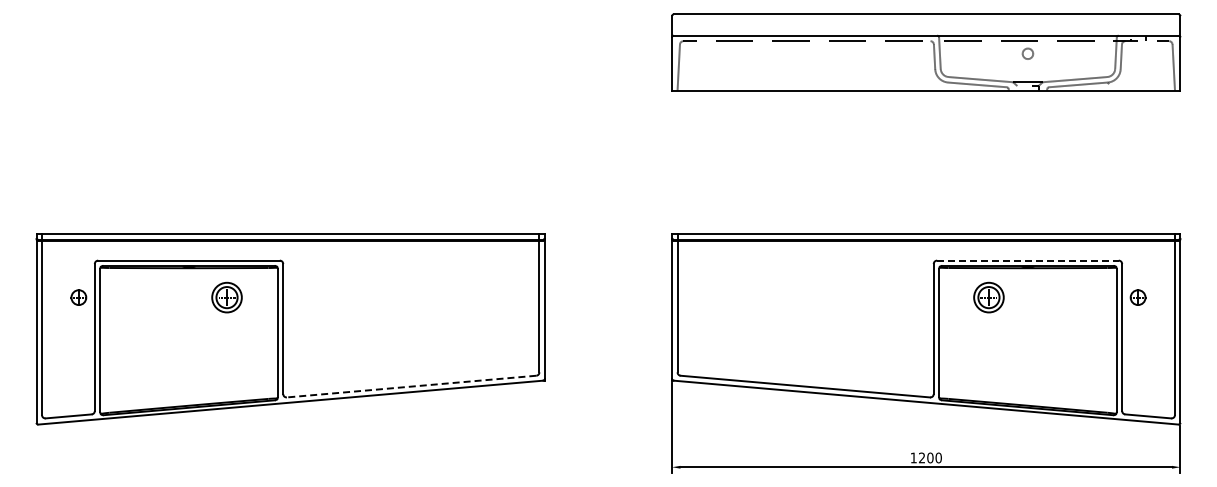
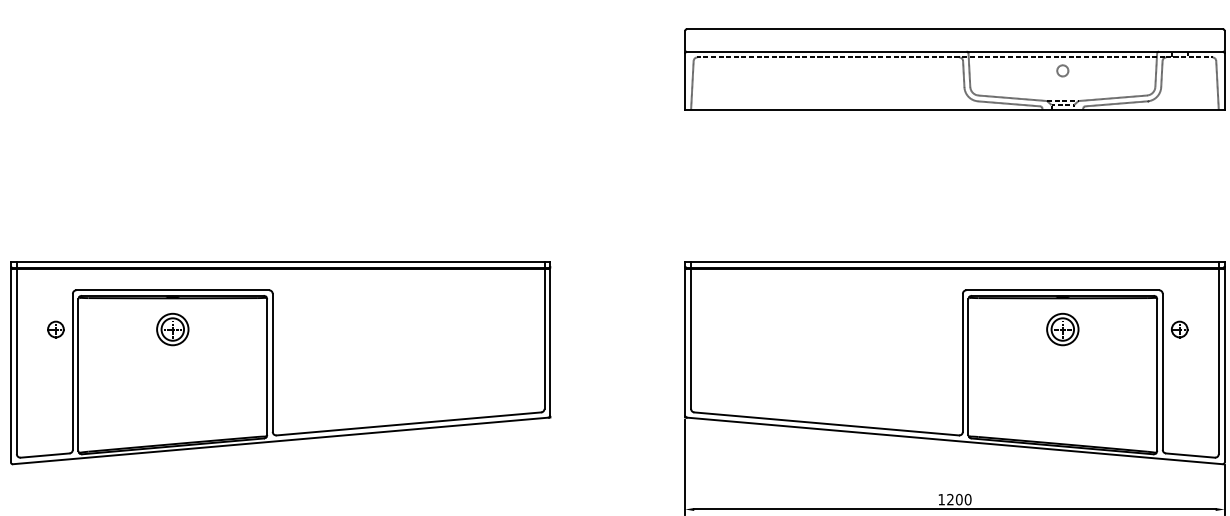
line: (1027, 260) -> (1062, 290), dashed -> solid
part: (226, 297) -> (172, 329), moved
part: (988, 297) -> (1062, 329), moved
line: (411, 386) -> (408, 423), dashed -> solid

